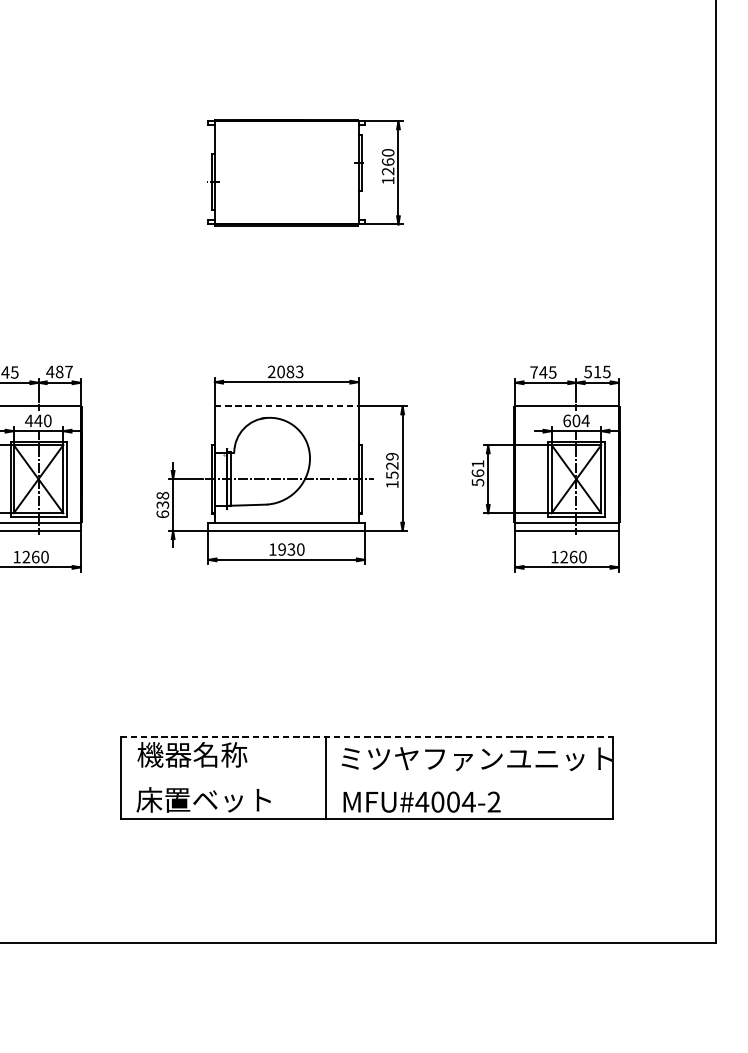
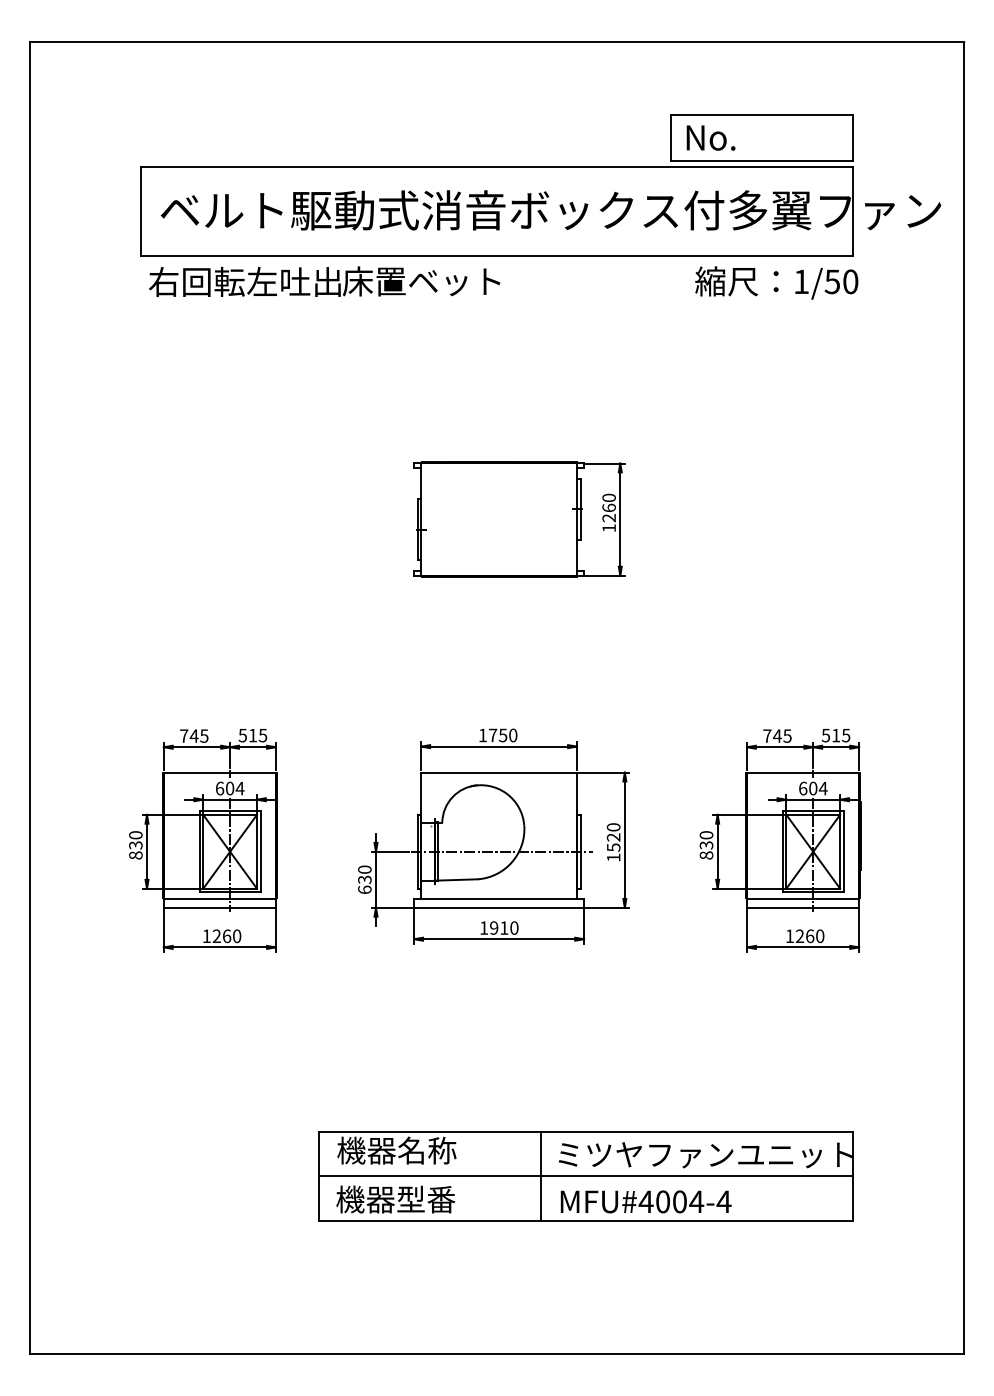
text: (59, 371) -> (252, 735), 487 -> 515
text: (285, 371) -> (497, 735), 2083 -> 1750
line: (287, 406) -> (499, 772), dashed -> solid
text: (37, 420) -> (229, 788), 440 -> 604
text: (392, 456) -> (613, 827), 1529 -> 1520
text: (477, 473) -> (706, 845), 561 -> 830
text: (162, 495) -> (364, 869), 638 -> 630
text: (291, 549) -> (504, 927), 1930 -> 1910
line: (366, 737) -> (585, 1131), dashed -> solid
line: (366, 778) -> (585, 1176), added
text: (203, 799) -> (408, 1199), 床置ベット -> 機器型番
text: (493, 801) -> (723, 1201), MFU#4004-2 -> MFU#4004-4

